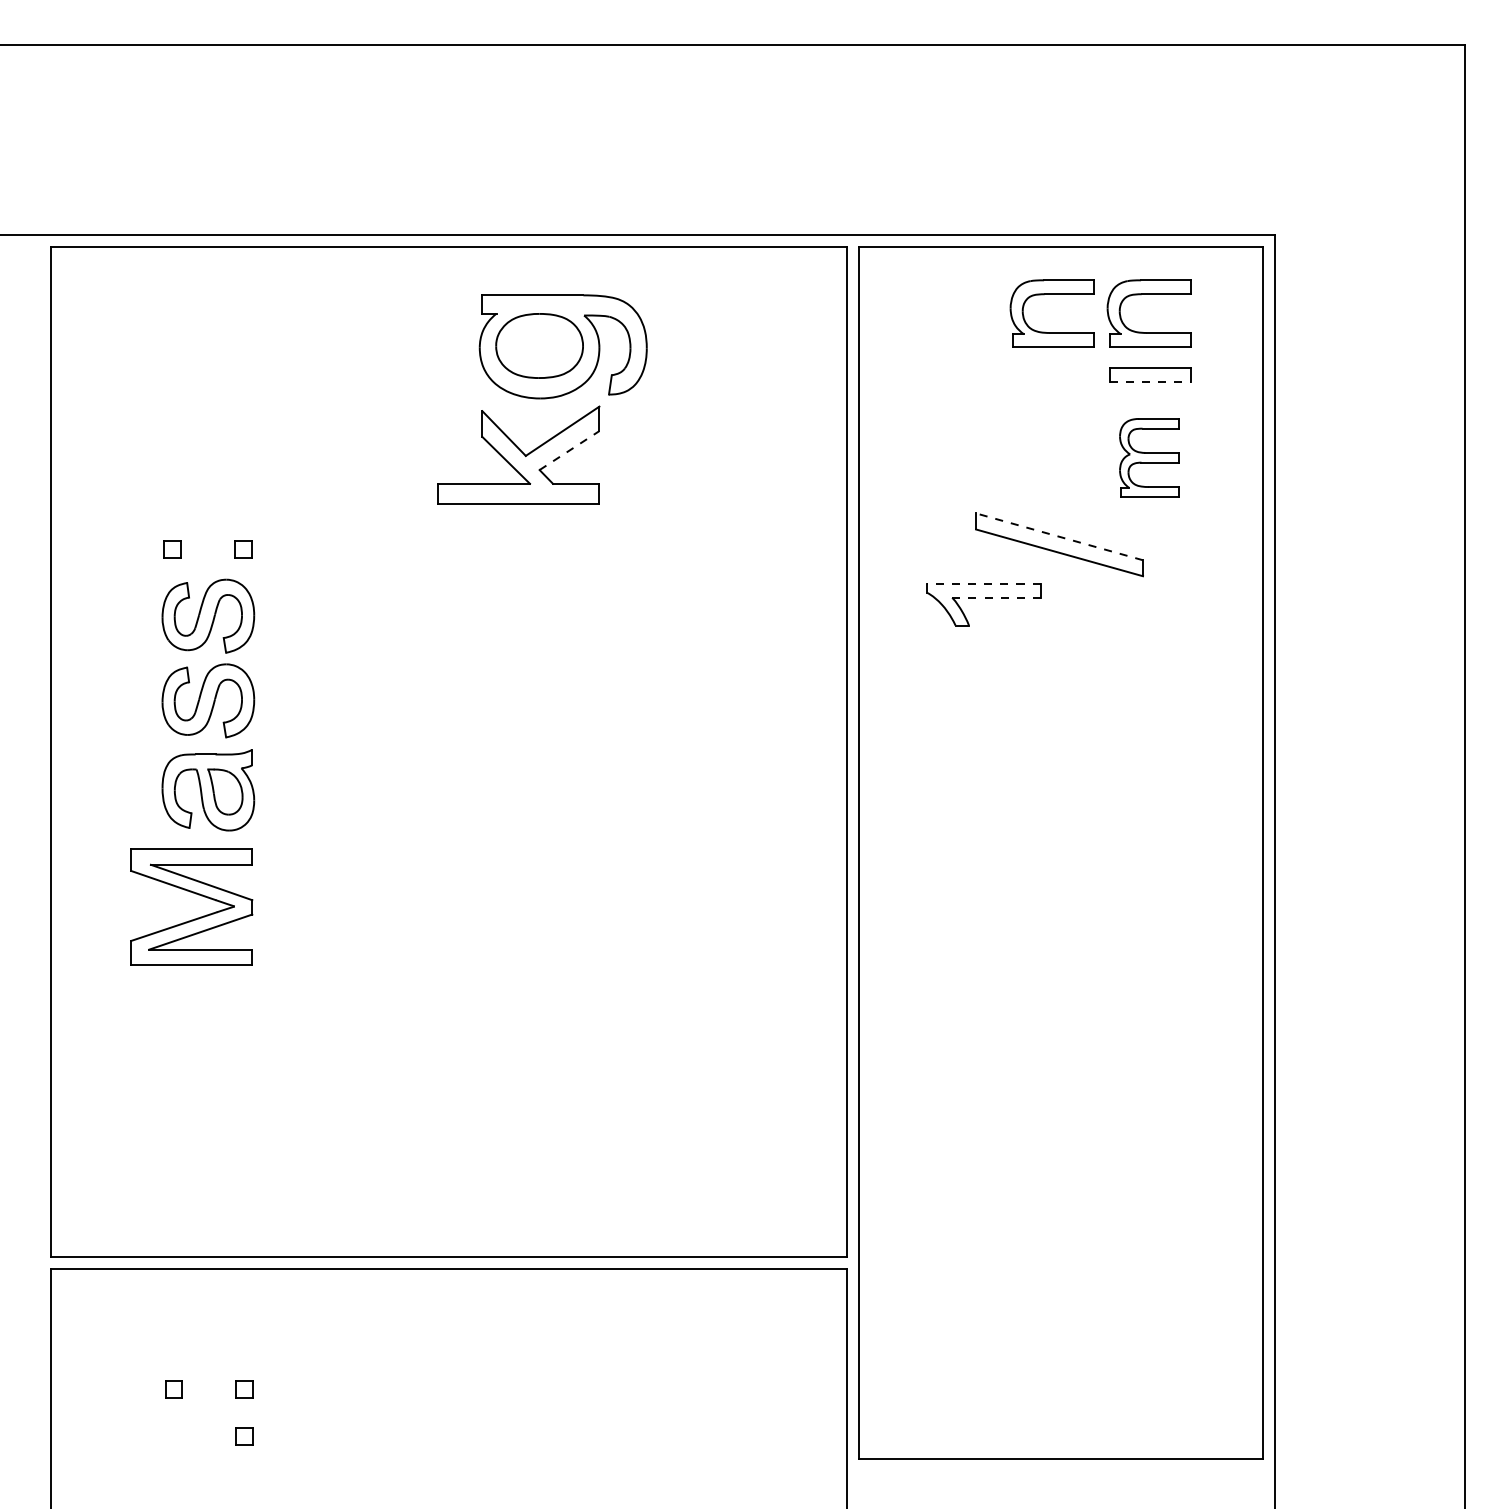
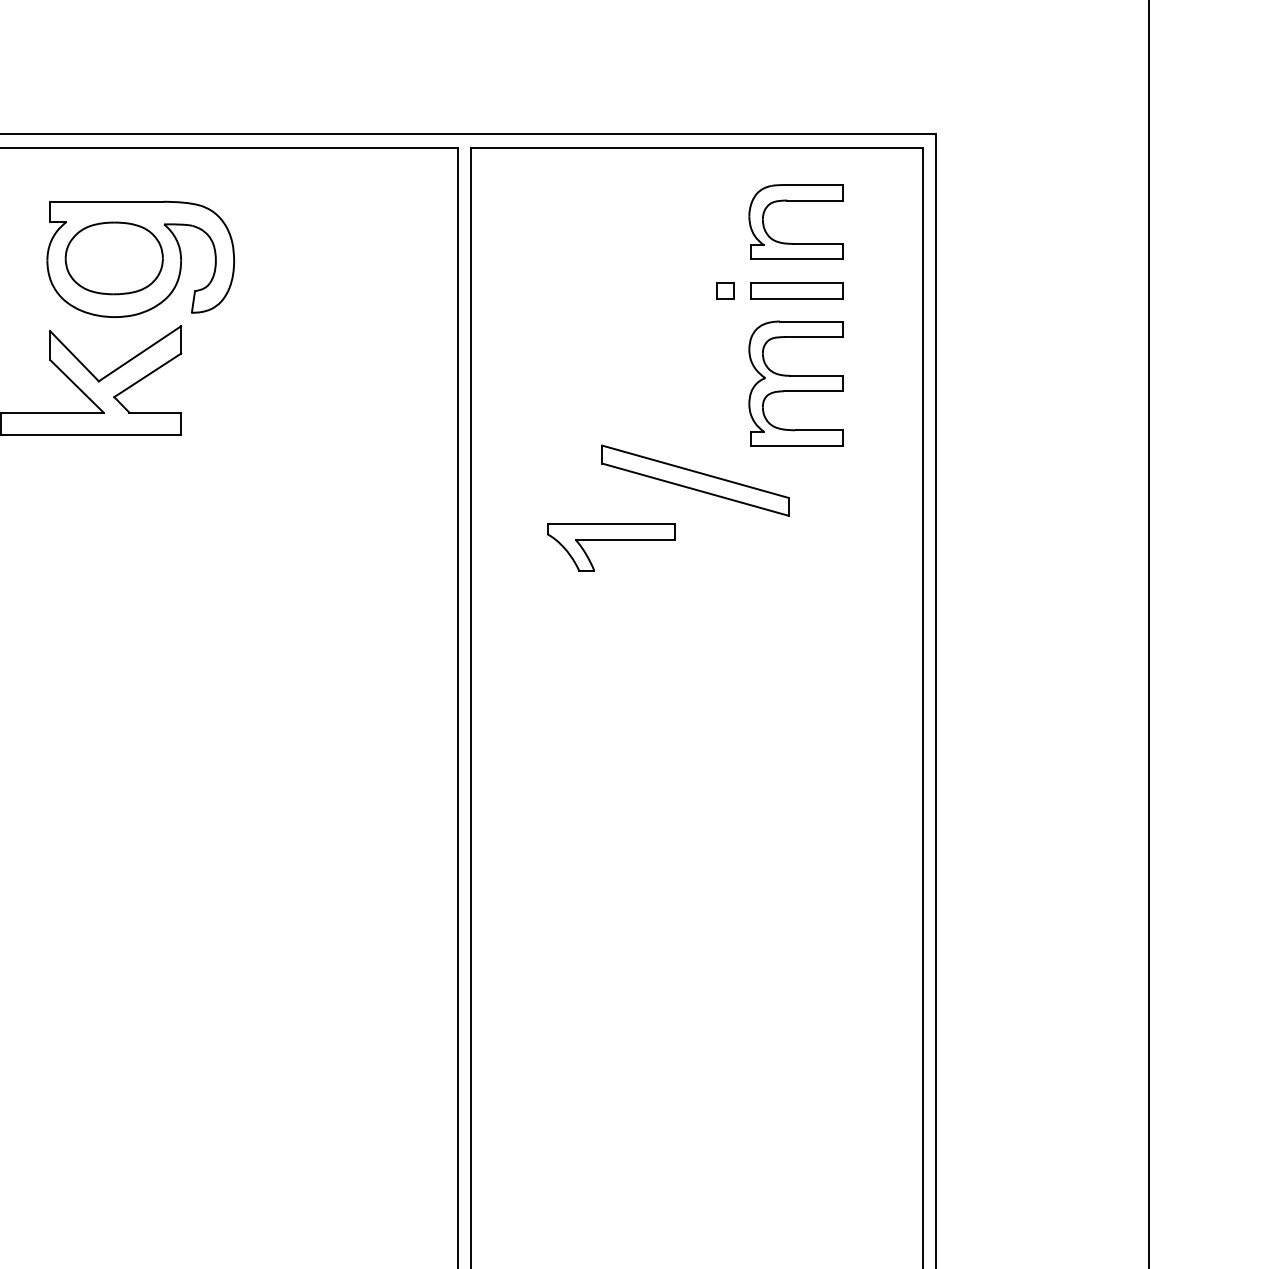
part: (1045, 331) -> (679, 242), removed
part: (1085, 374) -> (724, 290), added
line: (1150, 381) -> (797, 298), dashed -> solid
line: (569, 450) -> (147, 375), dashed -> solid
part: (1148, 457) -> (795, 383), size x1.43
line: (1059, 536) -> (695, 471), dashed -> solid
line: (983, 583) -> (610, 523), dashed -> solid
line: (996, 597) -> (625, 539), dashed -> solid

